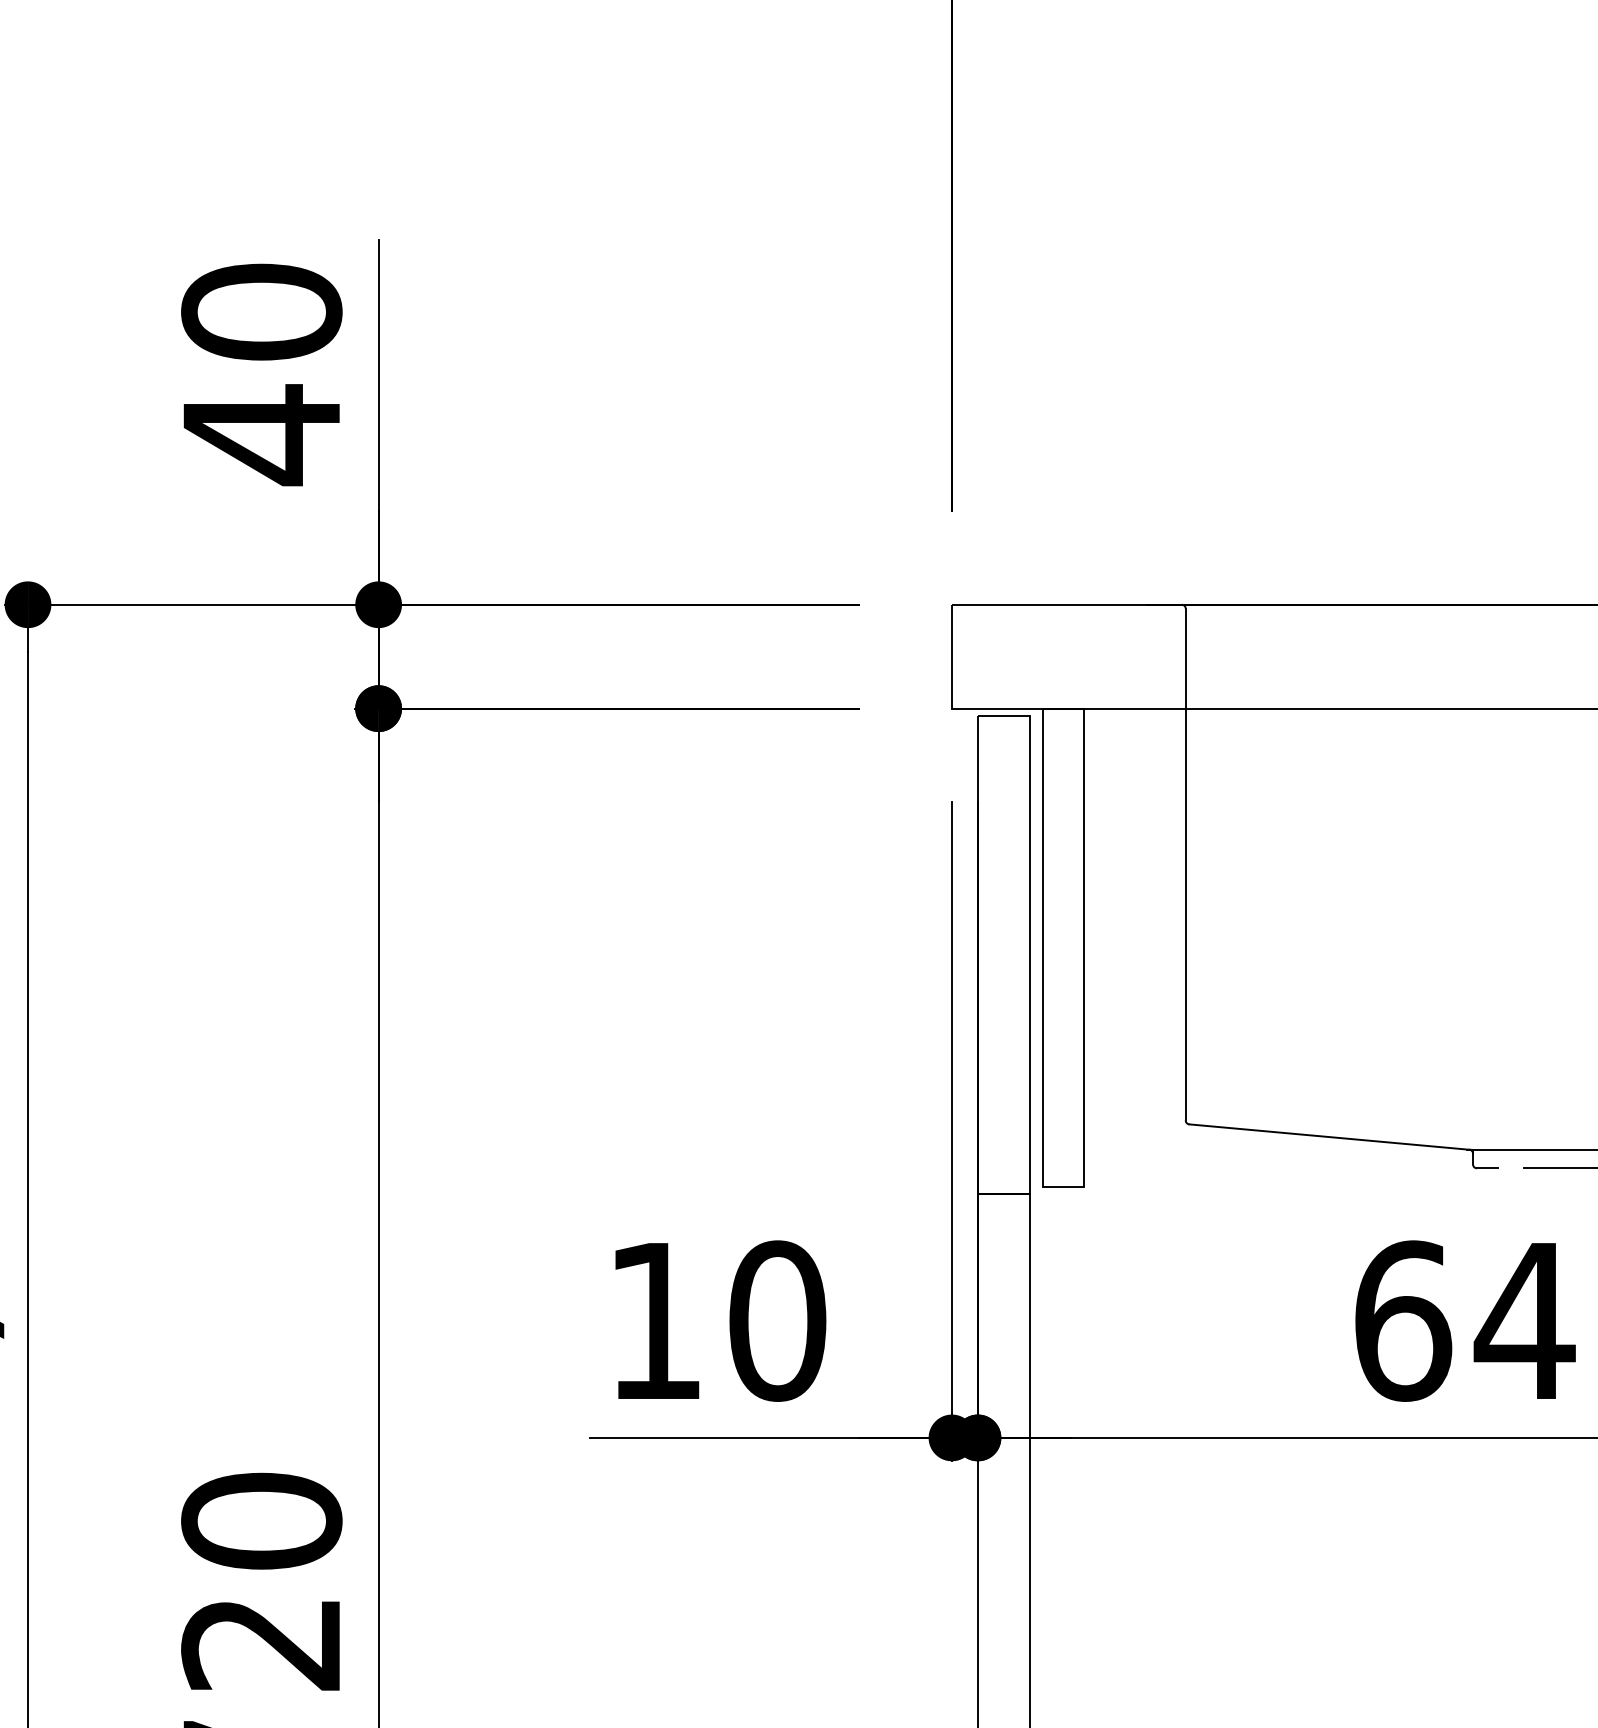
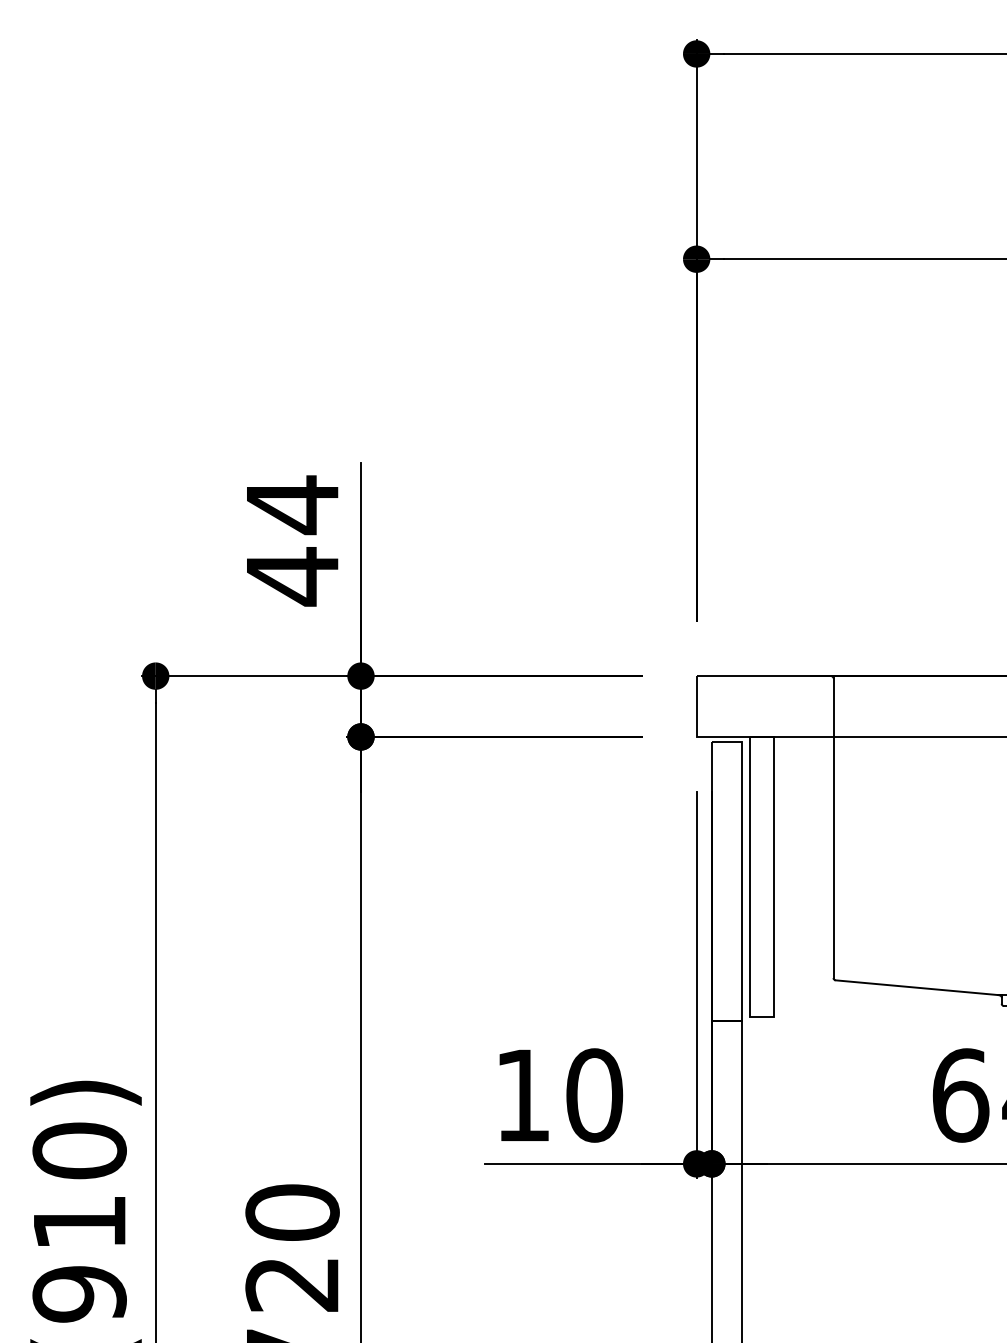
text: (261, 313) -> (292, 505), 40 -> 44

